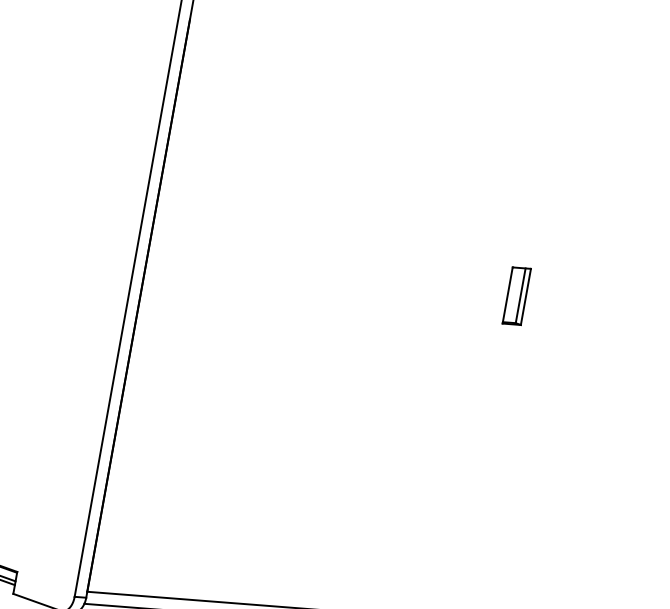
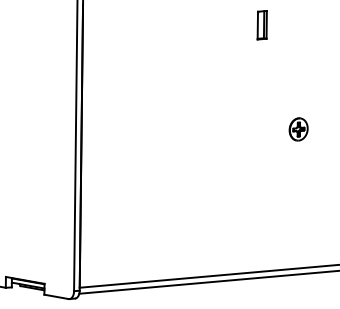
part: (515, 296) -> (261, 25), moved
part: (583, 345) -> (298, 129), added

